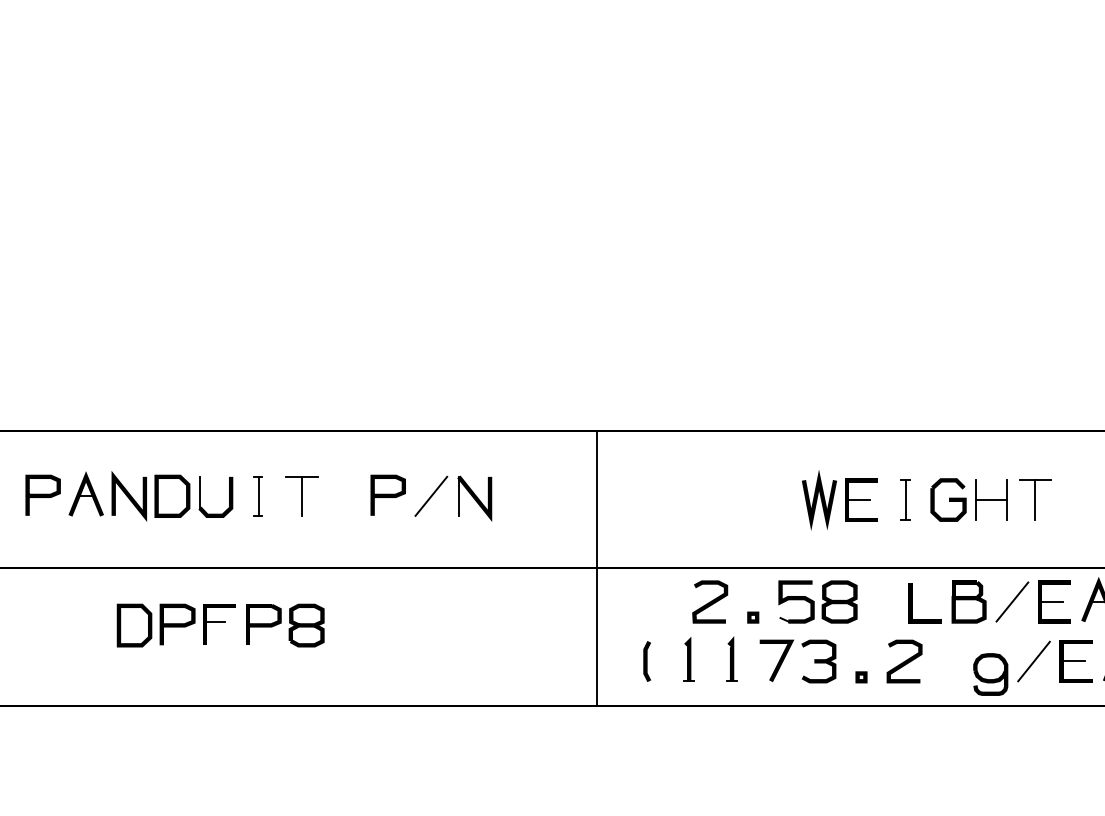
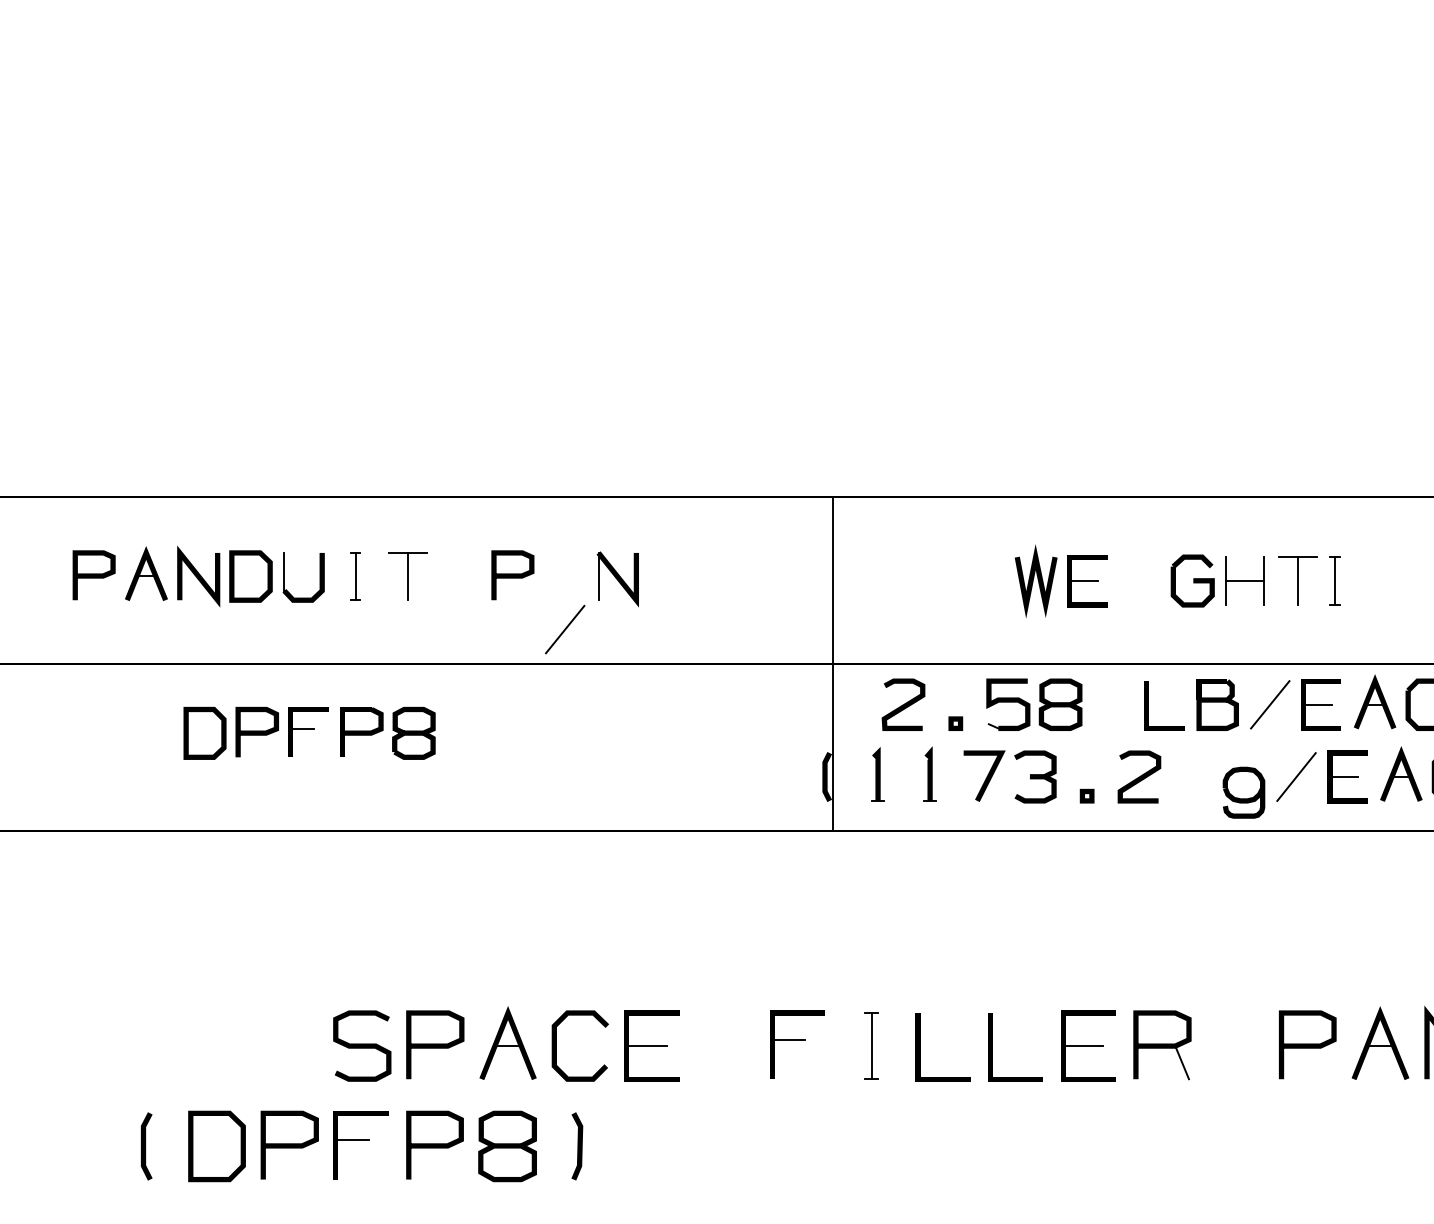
line: (431, 496) -> (565, 629), moved
part: (905, 499) -> (1334, 580), moved
line: (597, 567) -> (832, 663), moved

